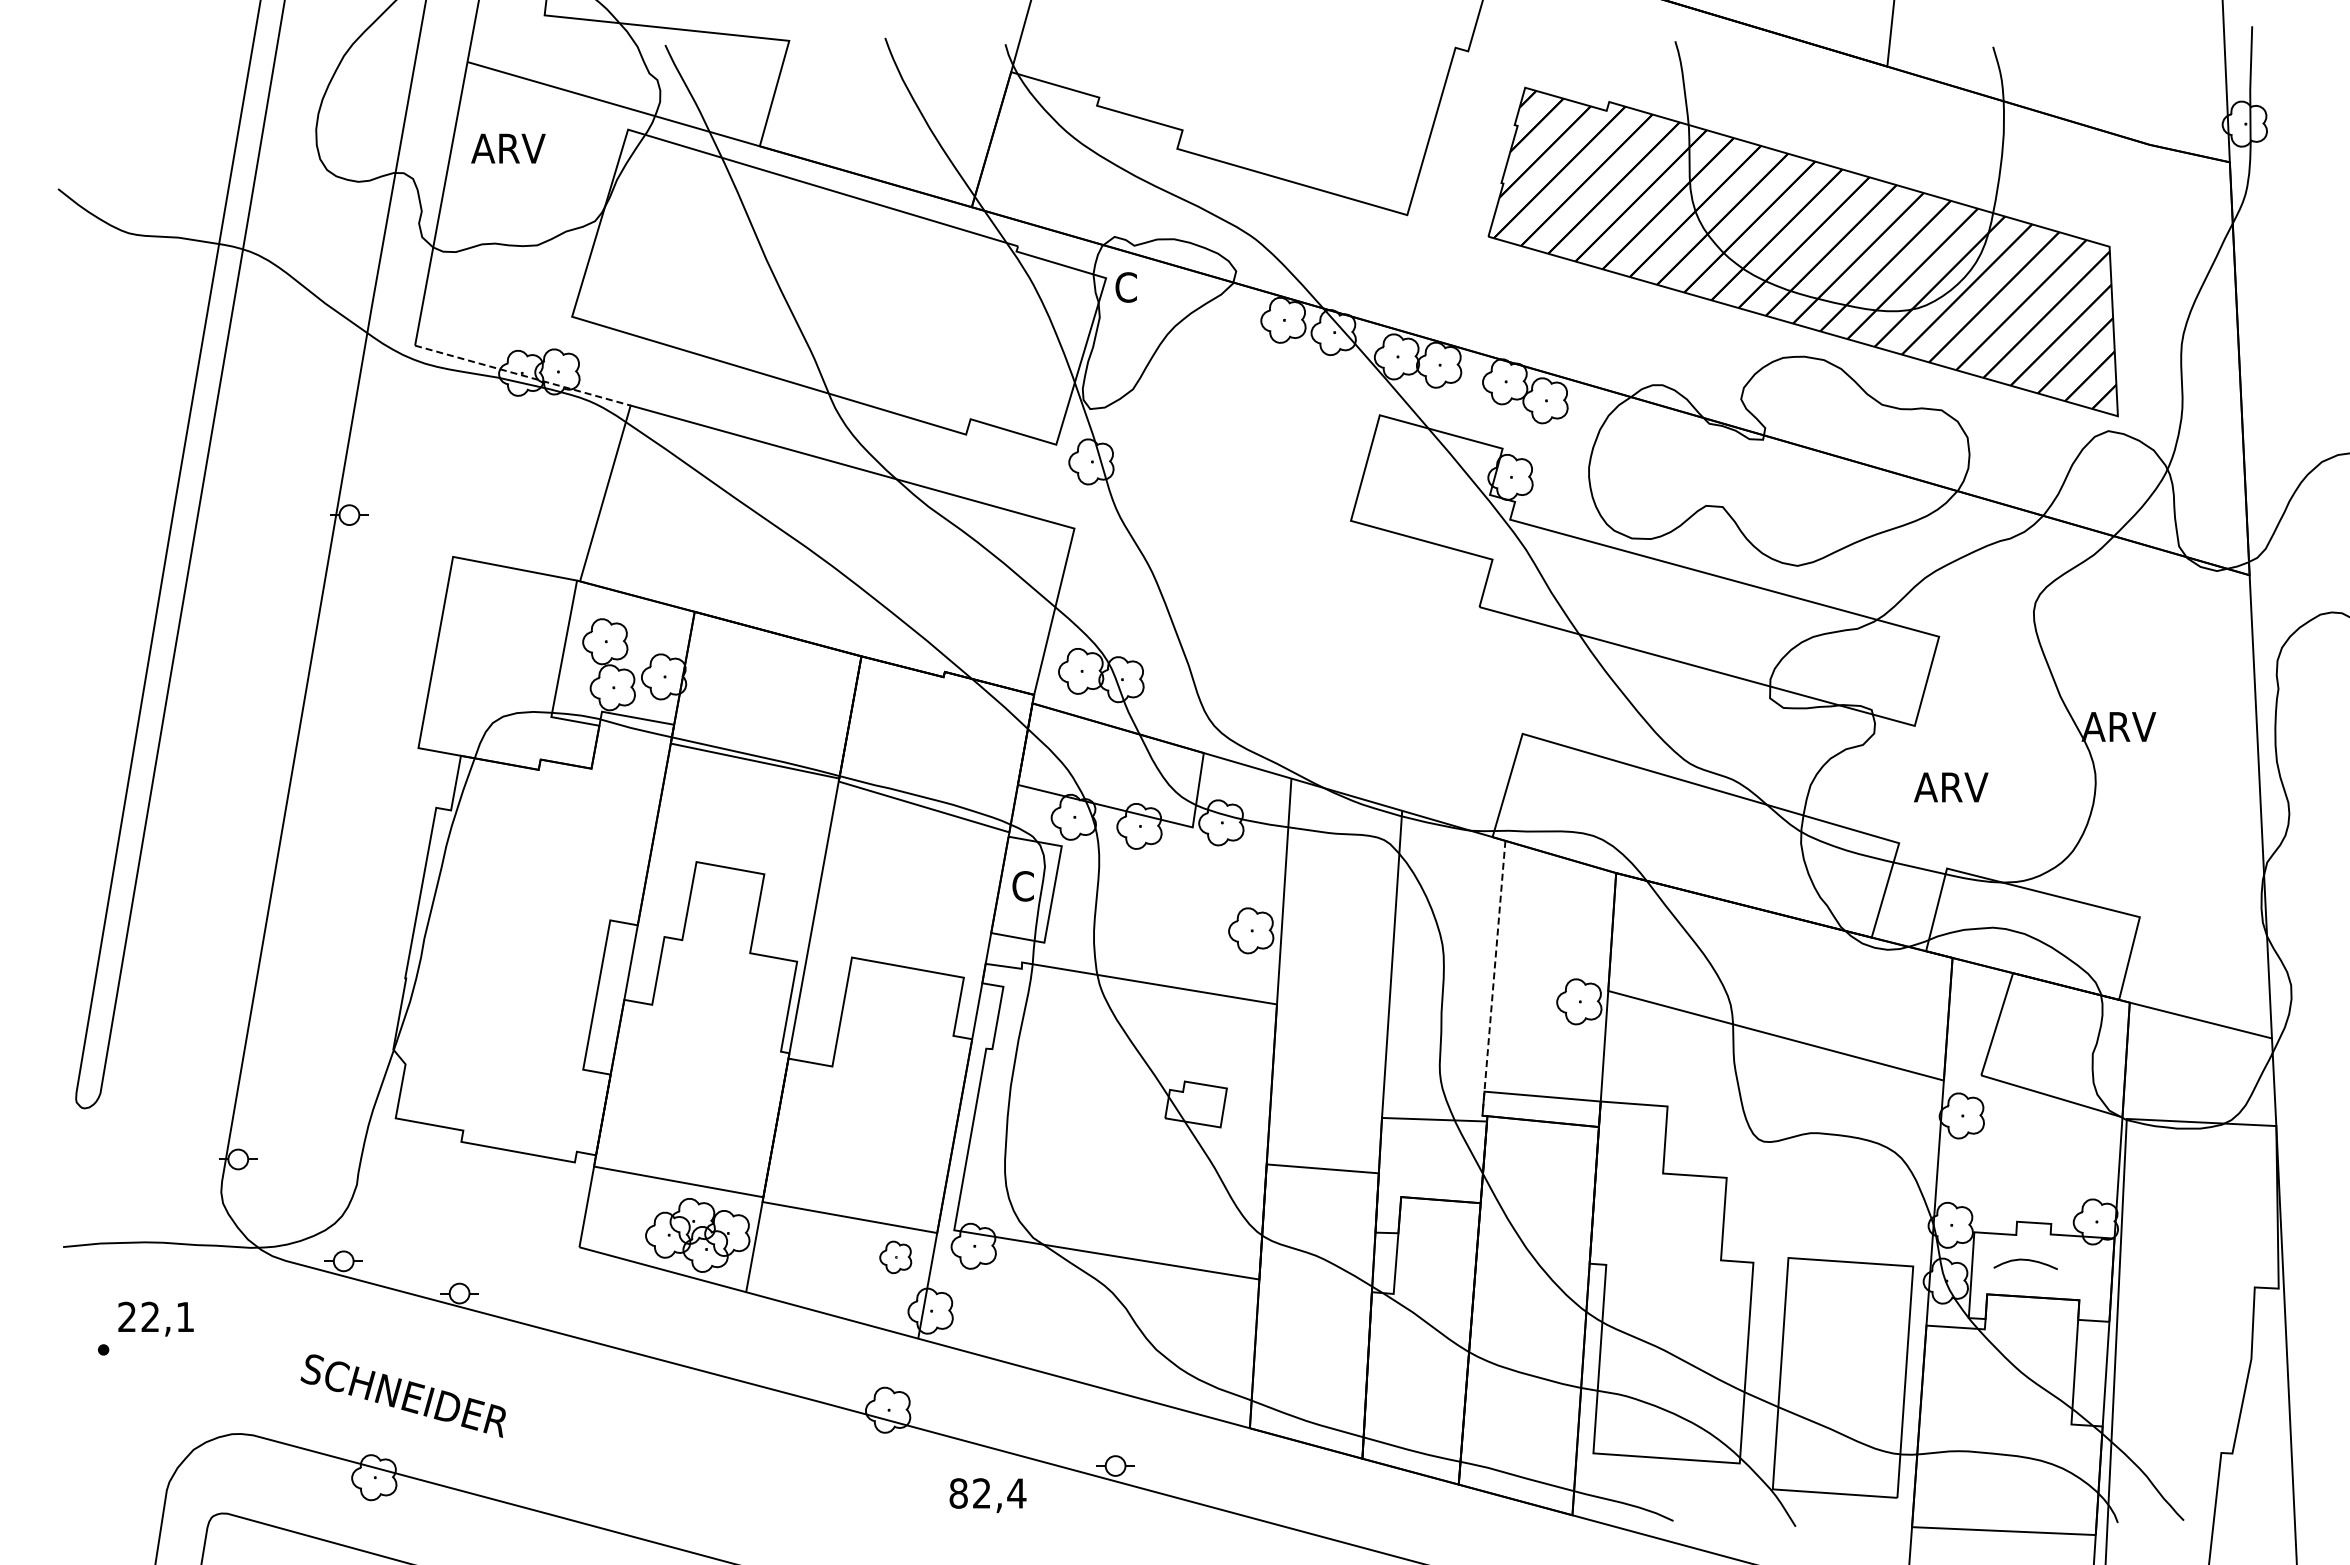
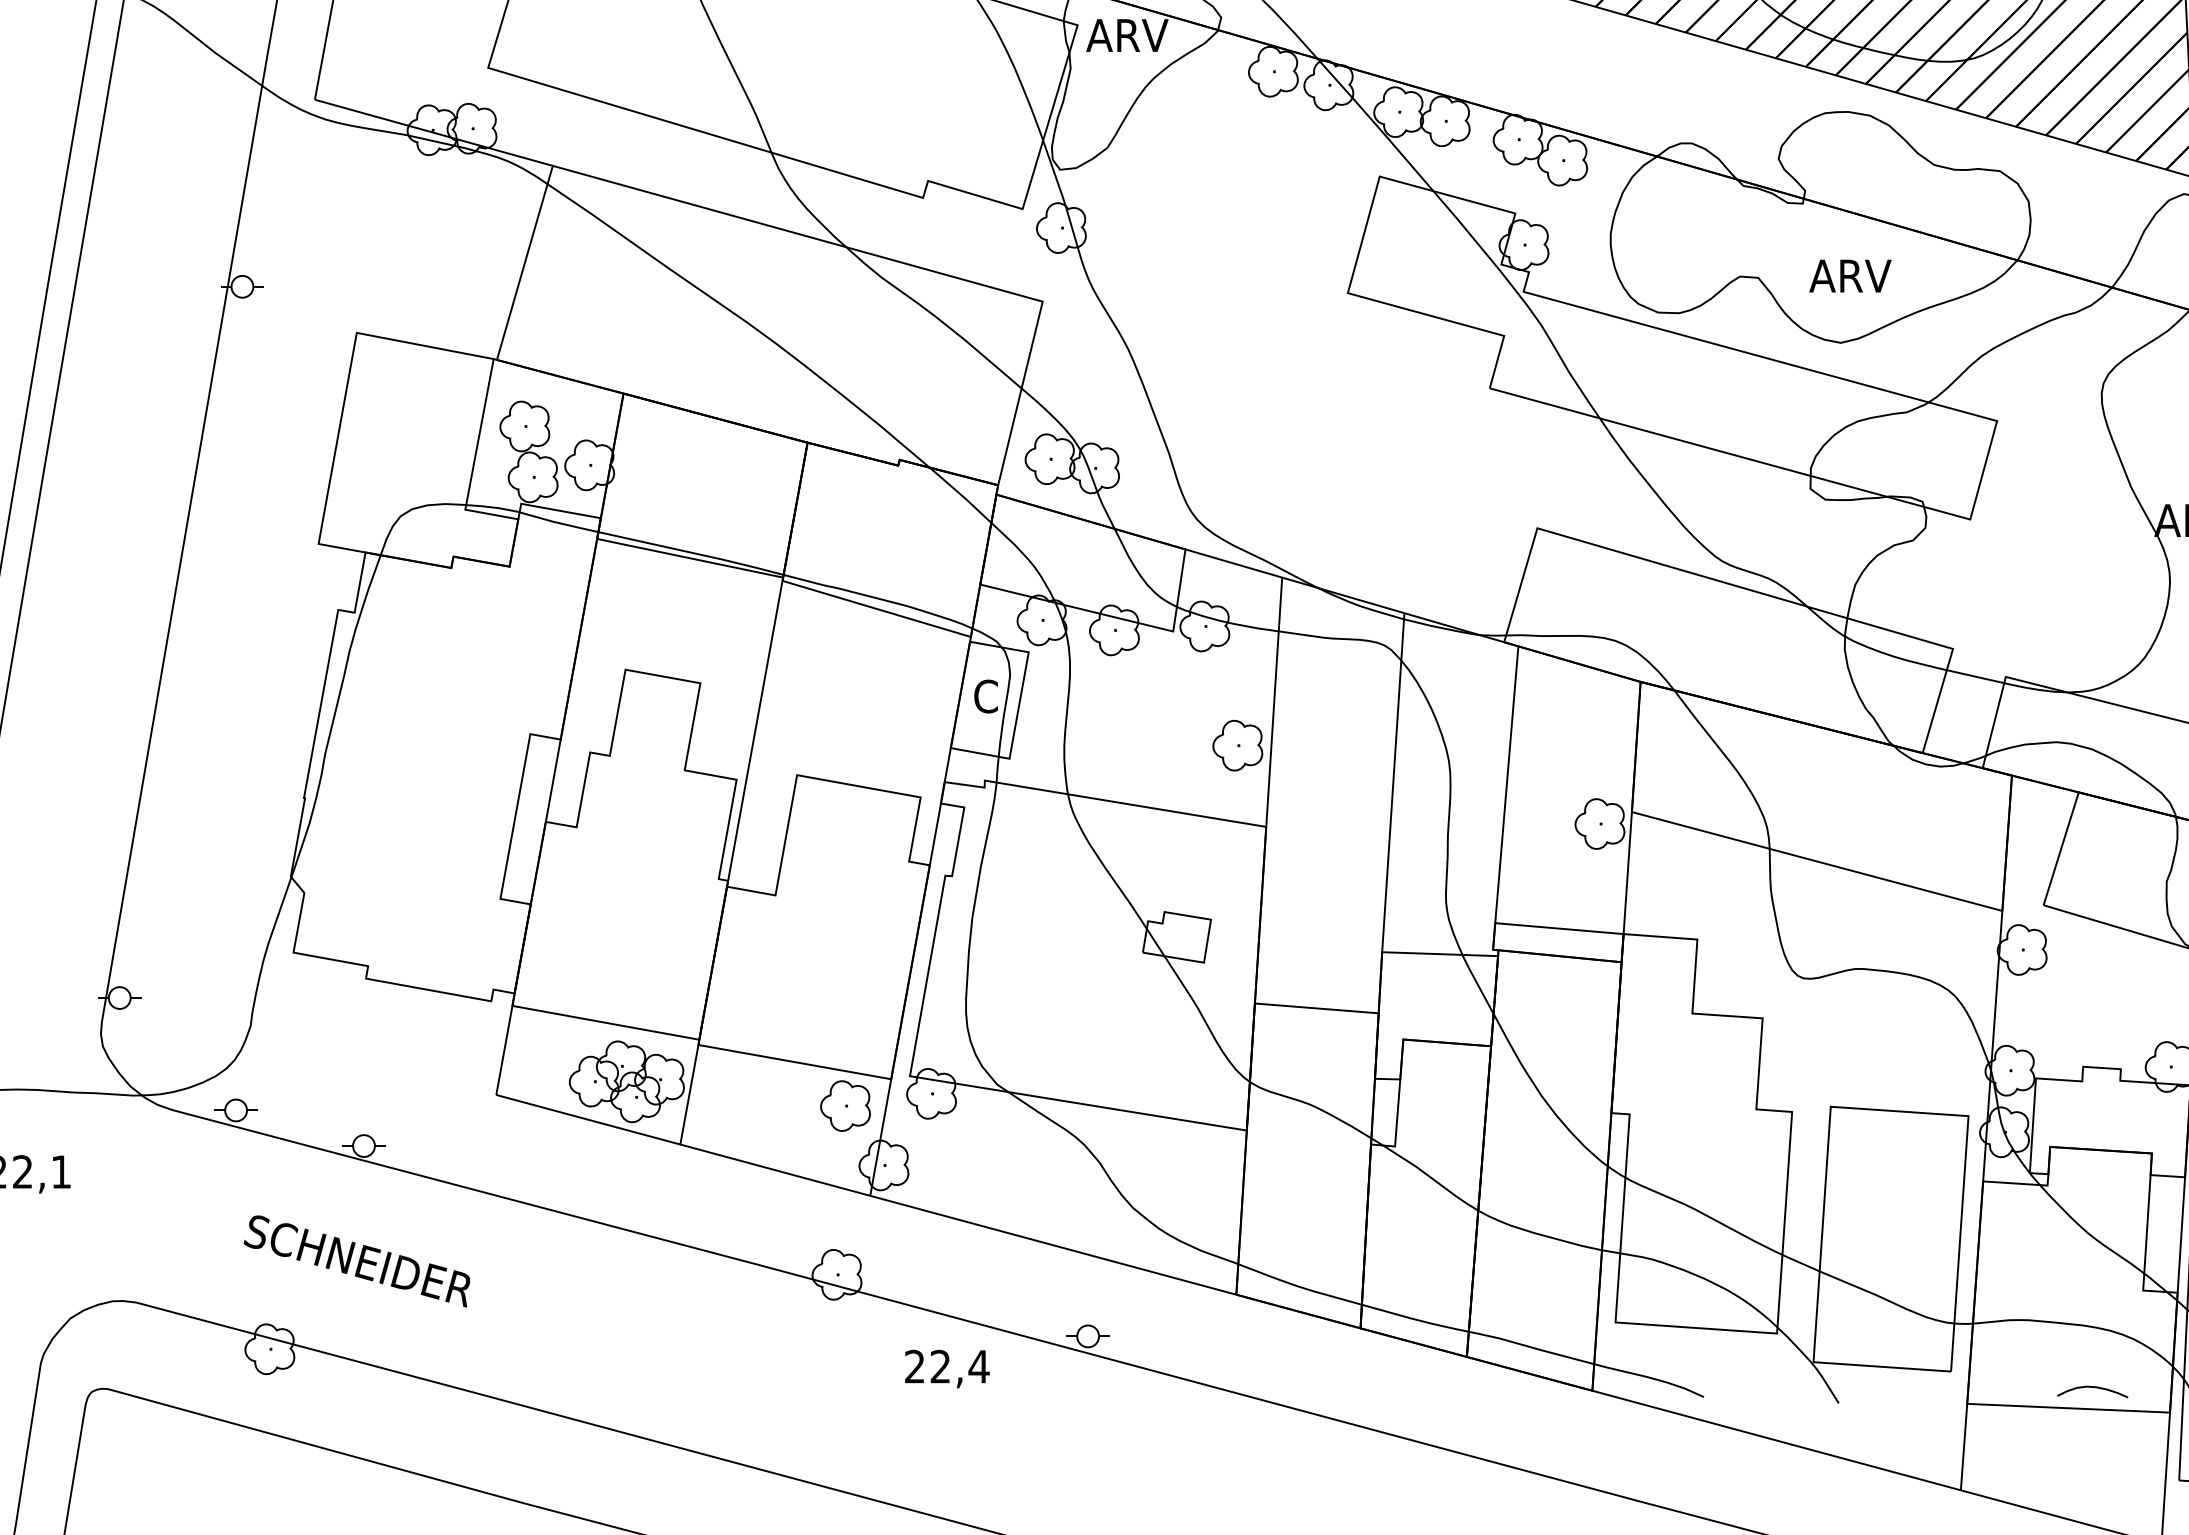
text: (1151, 287) -> (1127, 35), C -> ARV
line: (522, 375) -> (433, 132), dashed -> solid
text: (1951, 787) -> (1850, 276), moved
line: (1493, 979) -> (1505, 799), dashed -> solid
part: (895, 1257) -> (845, 1106), size x1.43
curve: (2025, 1260) -> (2092, 1387), moved
text: (402, 1395) -> (356, 1260), moved
text: (958, 1493) -> (914, 1366), 82,4 -> 22,4

